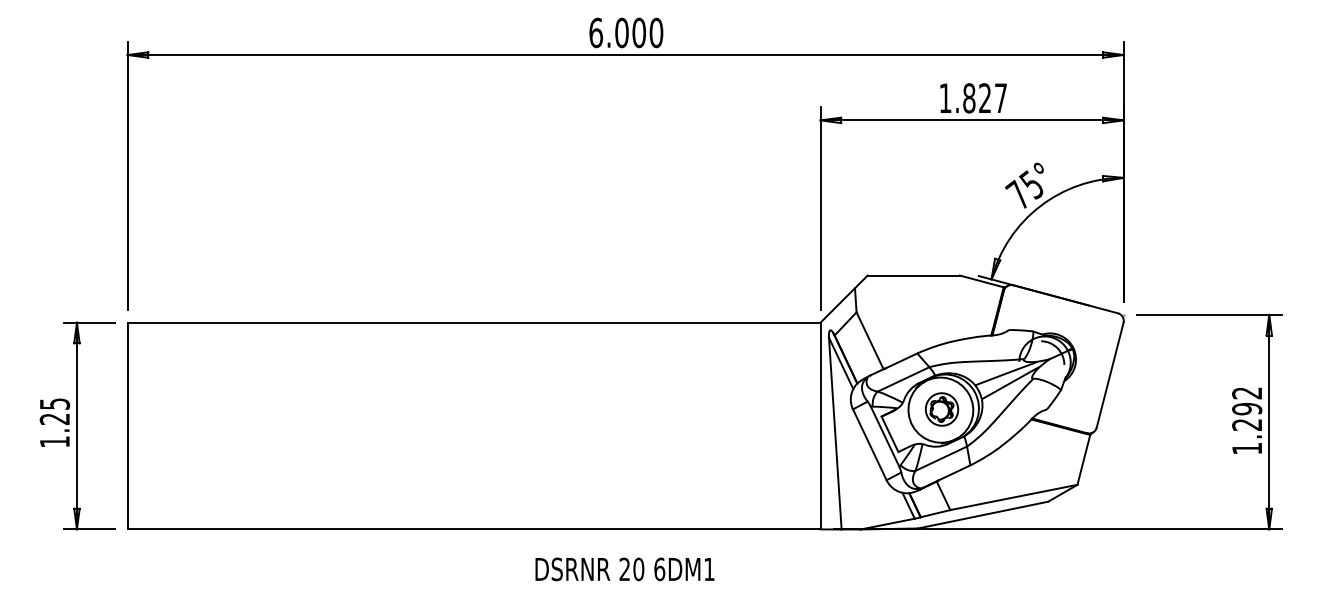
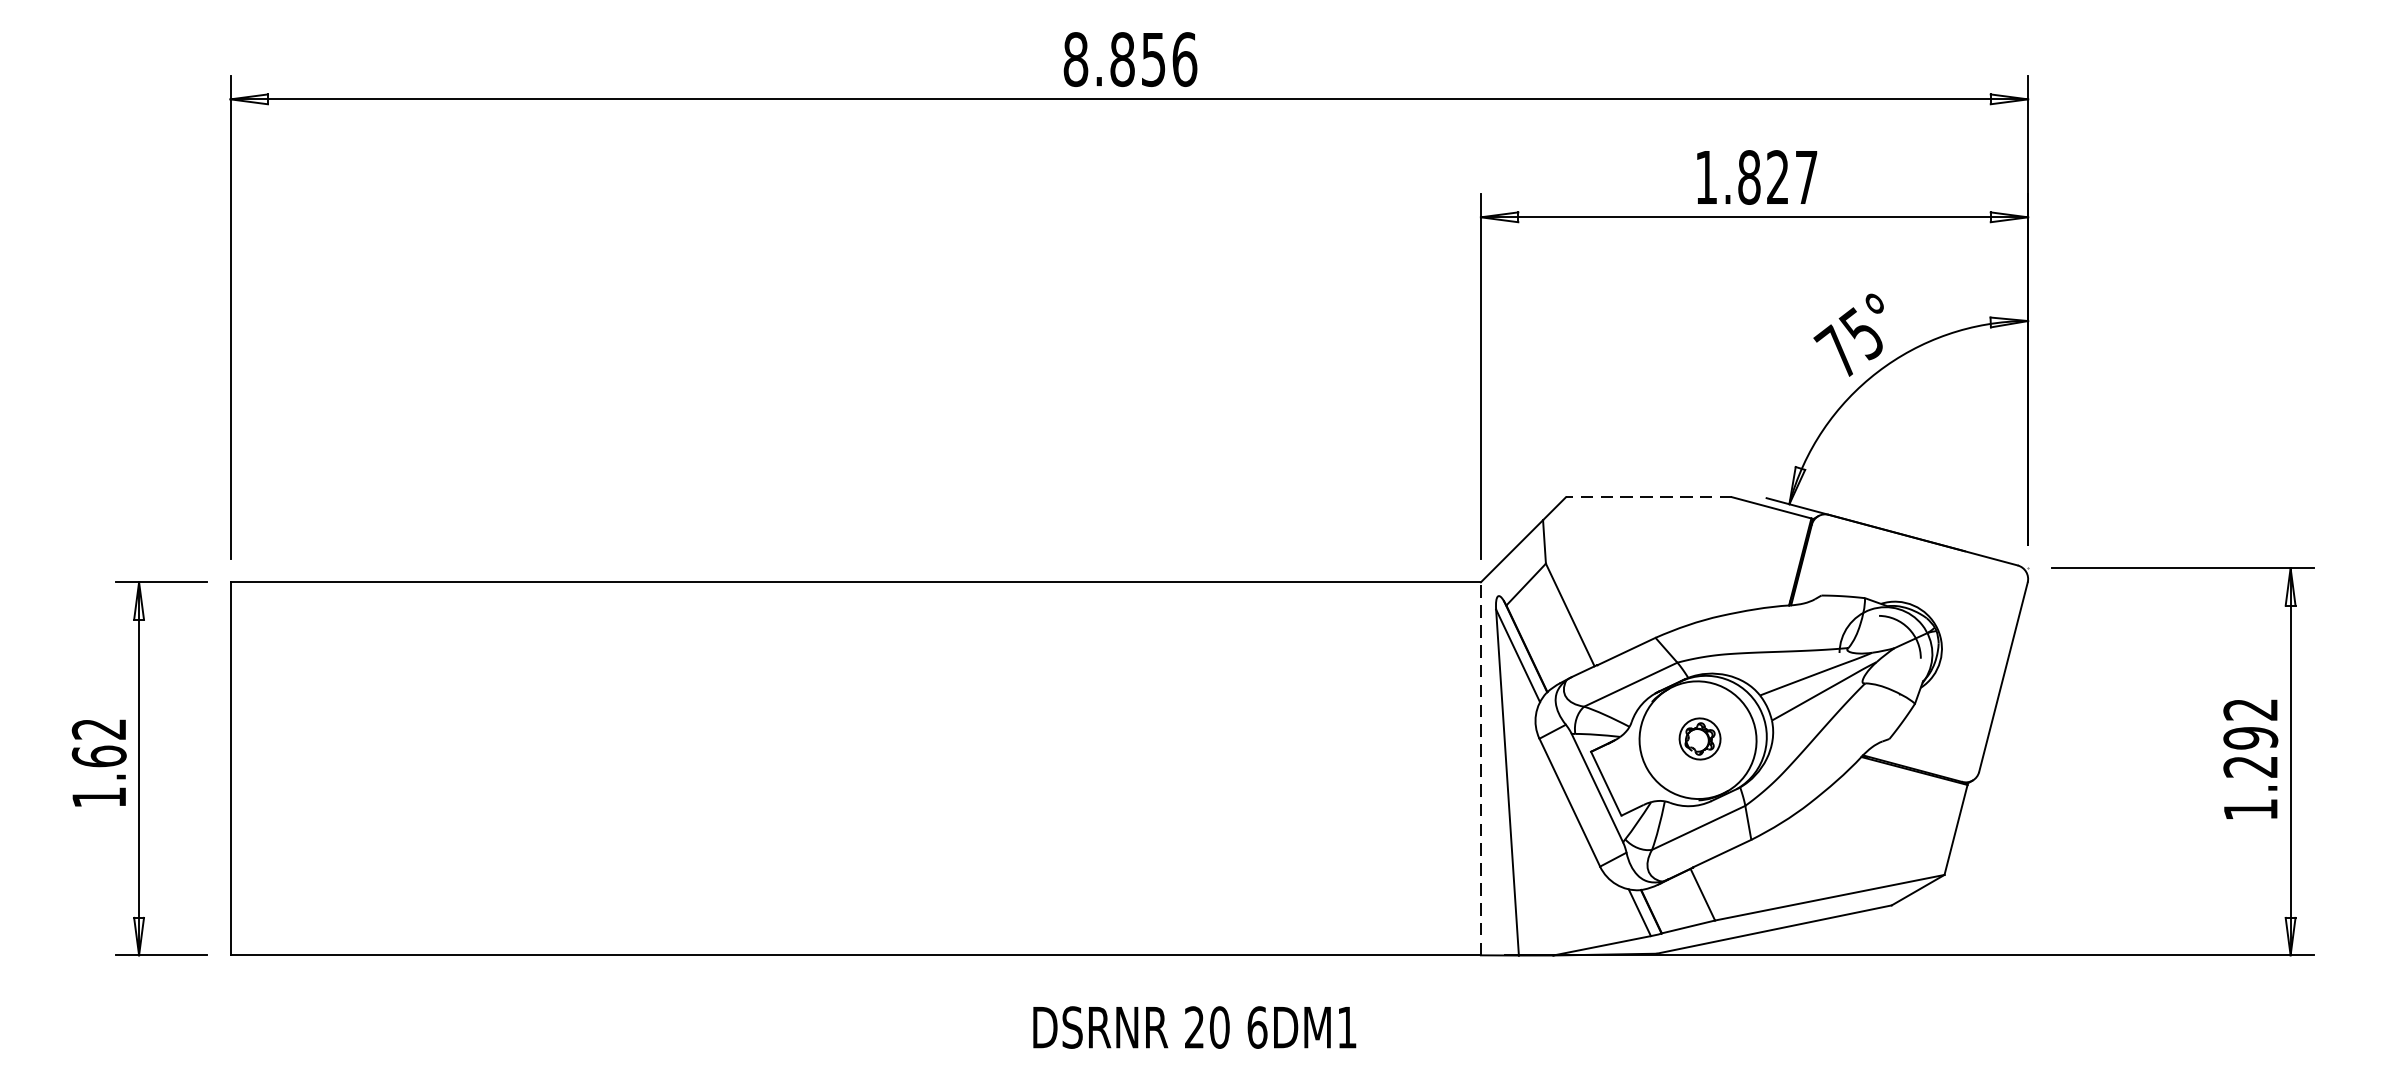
text: (626, 32) -> (1130, 58), 6.000 -> 8.856
line: (913, 275) -> (1648, 497), solid -> dashed
part: (941, 409) -> (1699, 738), size x0.7
text: (54, 411) -> (98, 742), 1.25 -> 1.62
line: (820, 425) -> (1480, 767), solid -> dashed
text: (624, 569) -> (1193, 1027), moved

